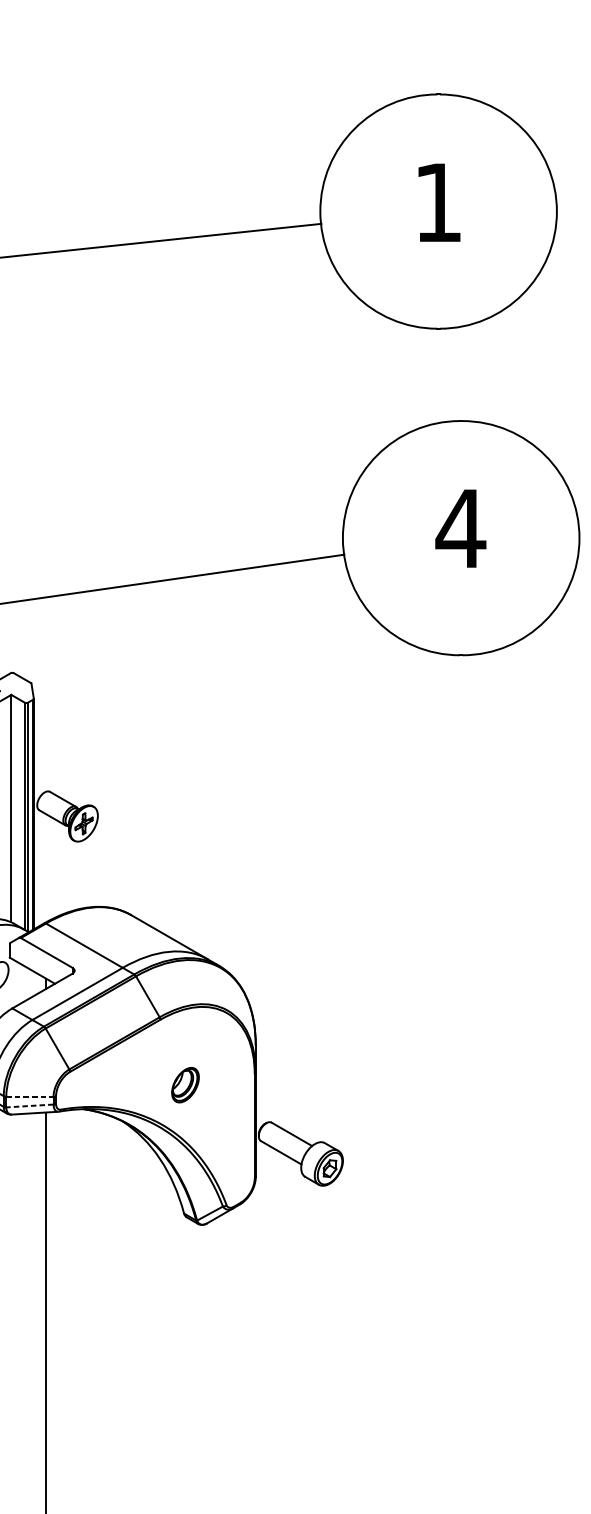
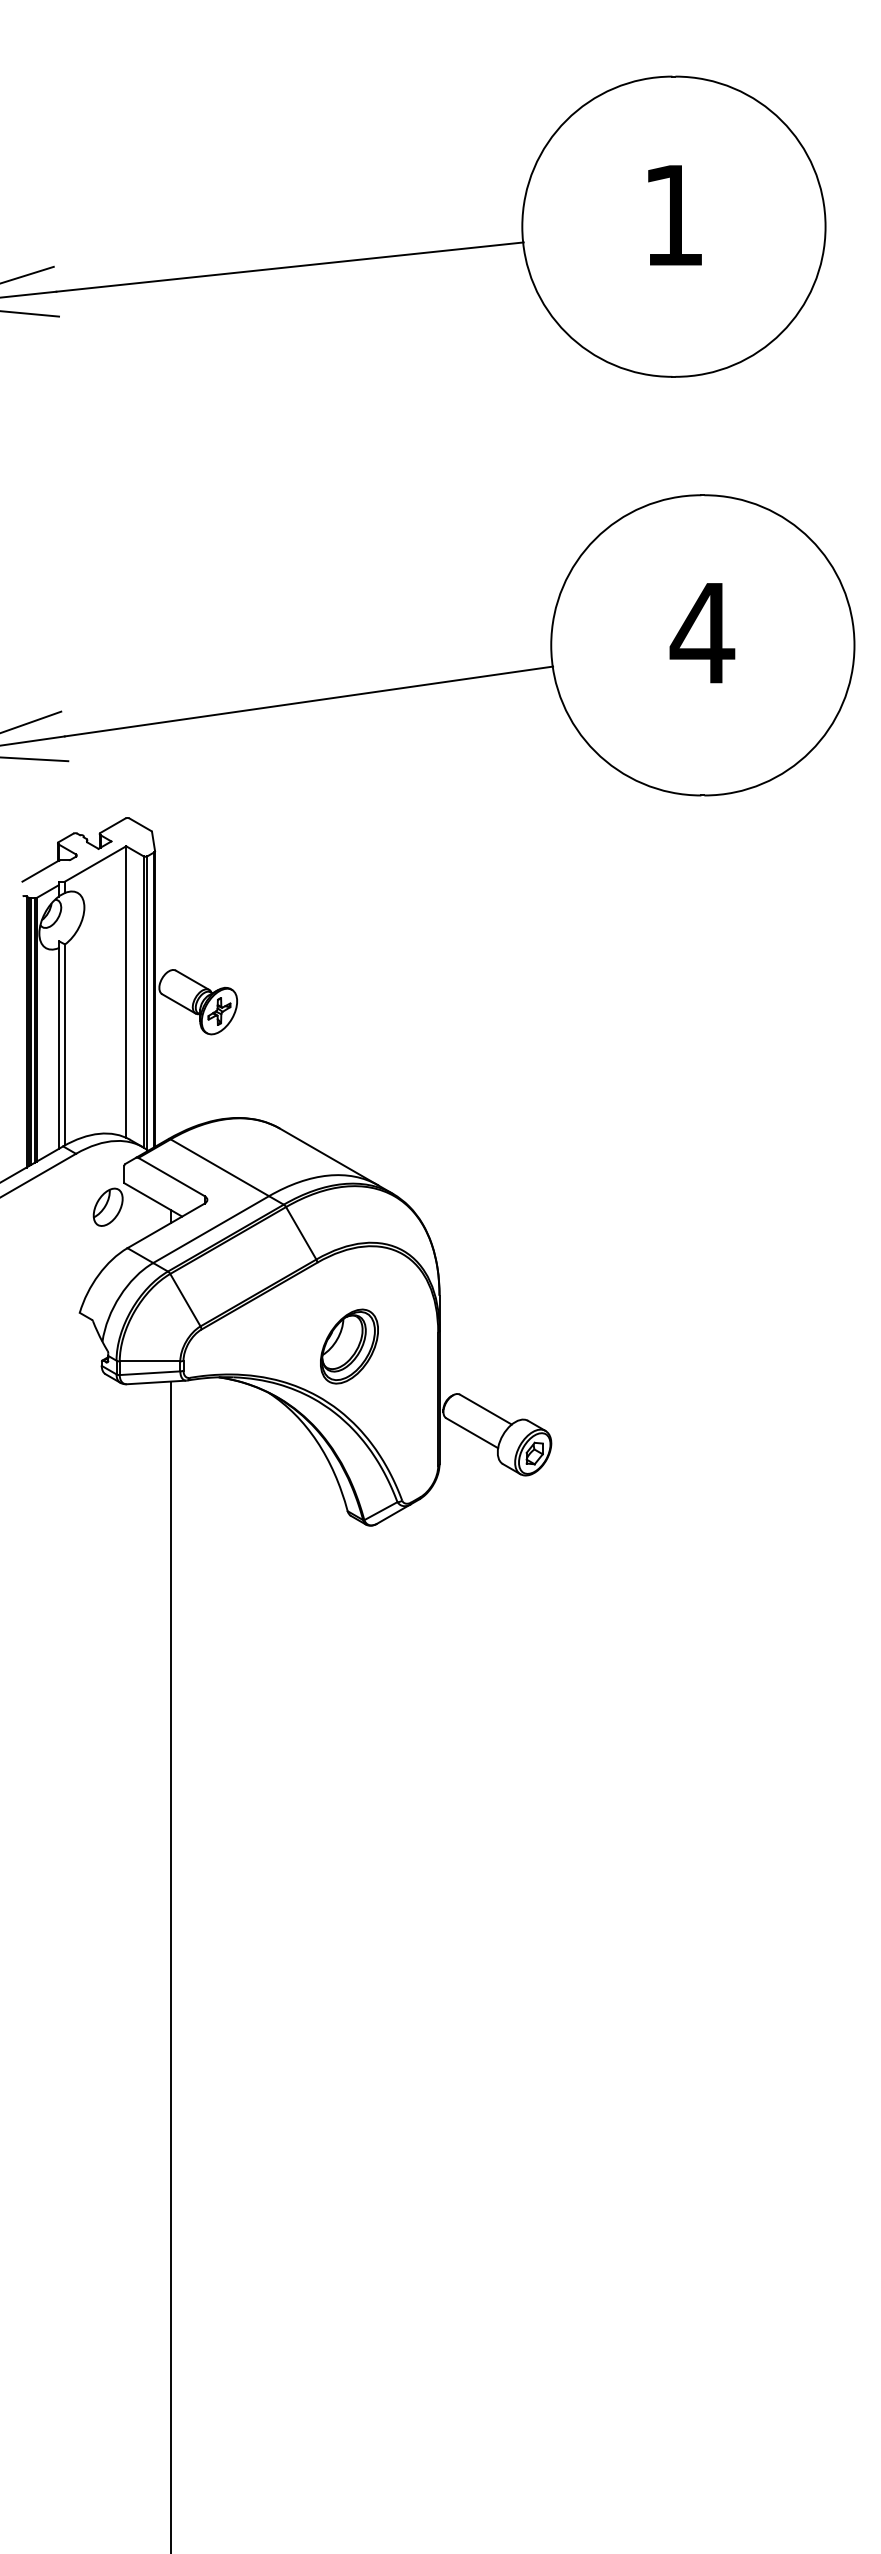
part: (185, 1085) -> (349, 1346), size x1.67
line: (30, 1096) -> (150, 1361), dashed -> solid
line: (29, 1106) -> (149, 1373), dashed -> solid

